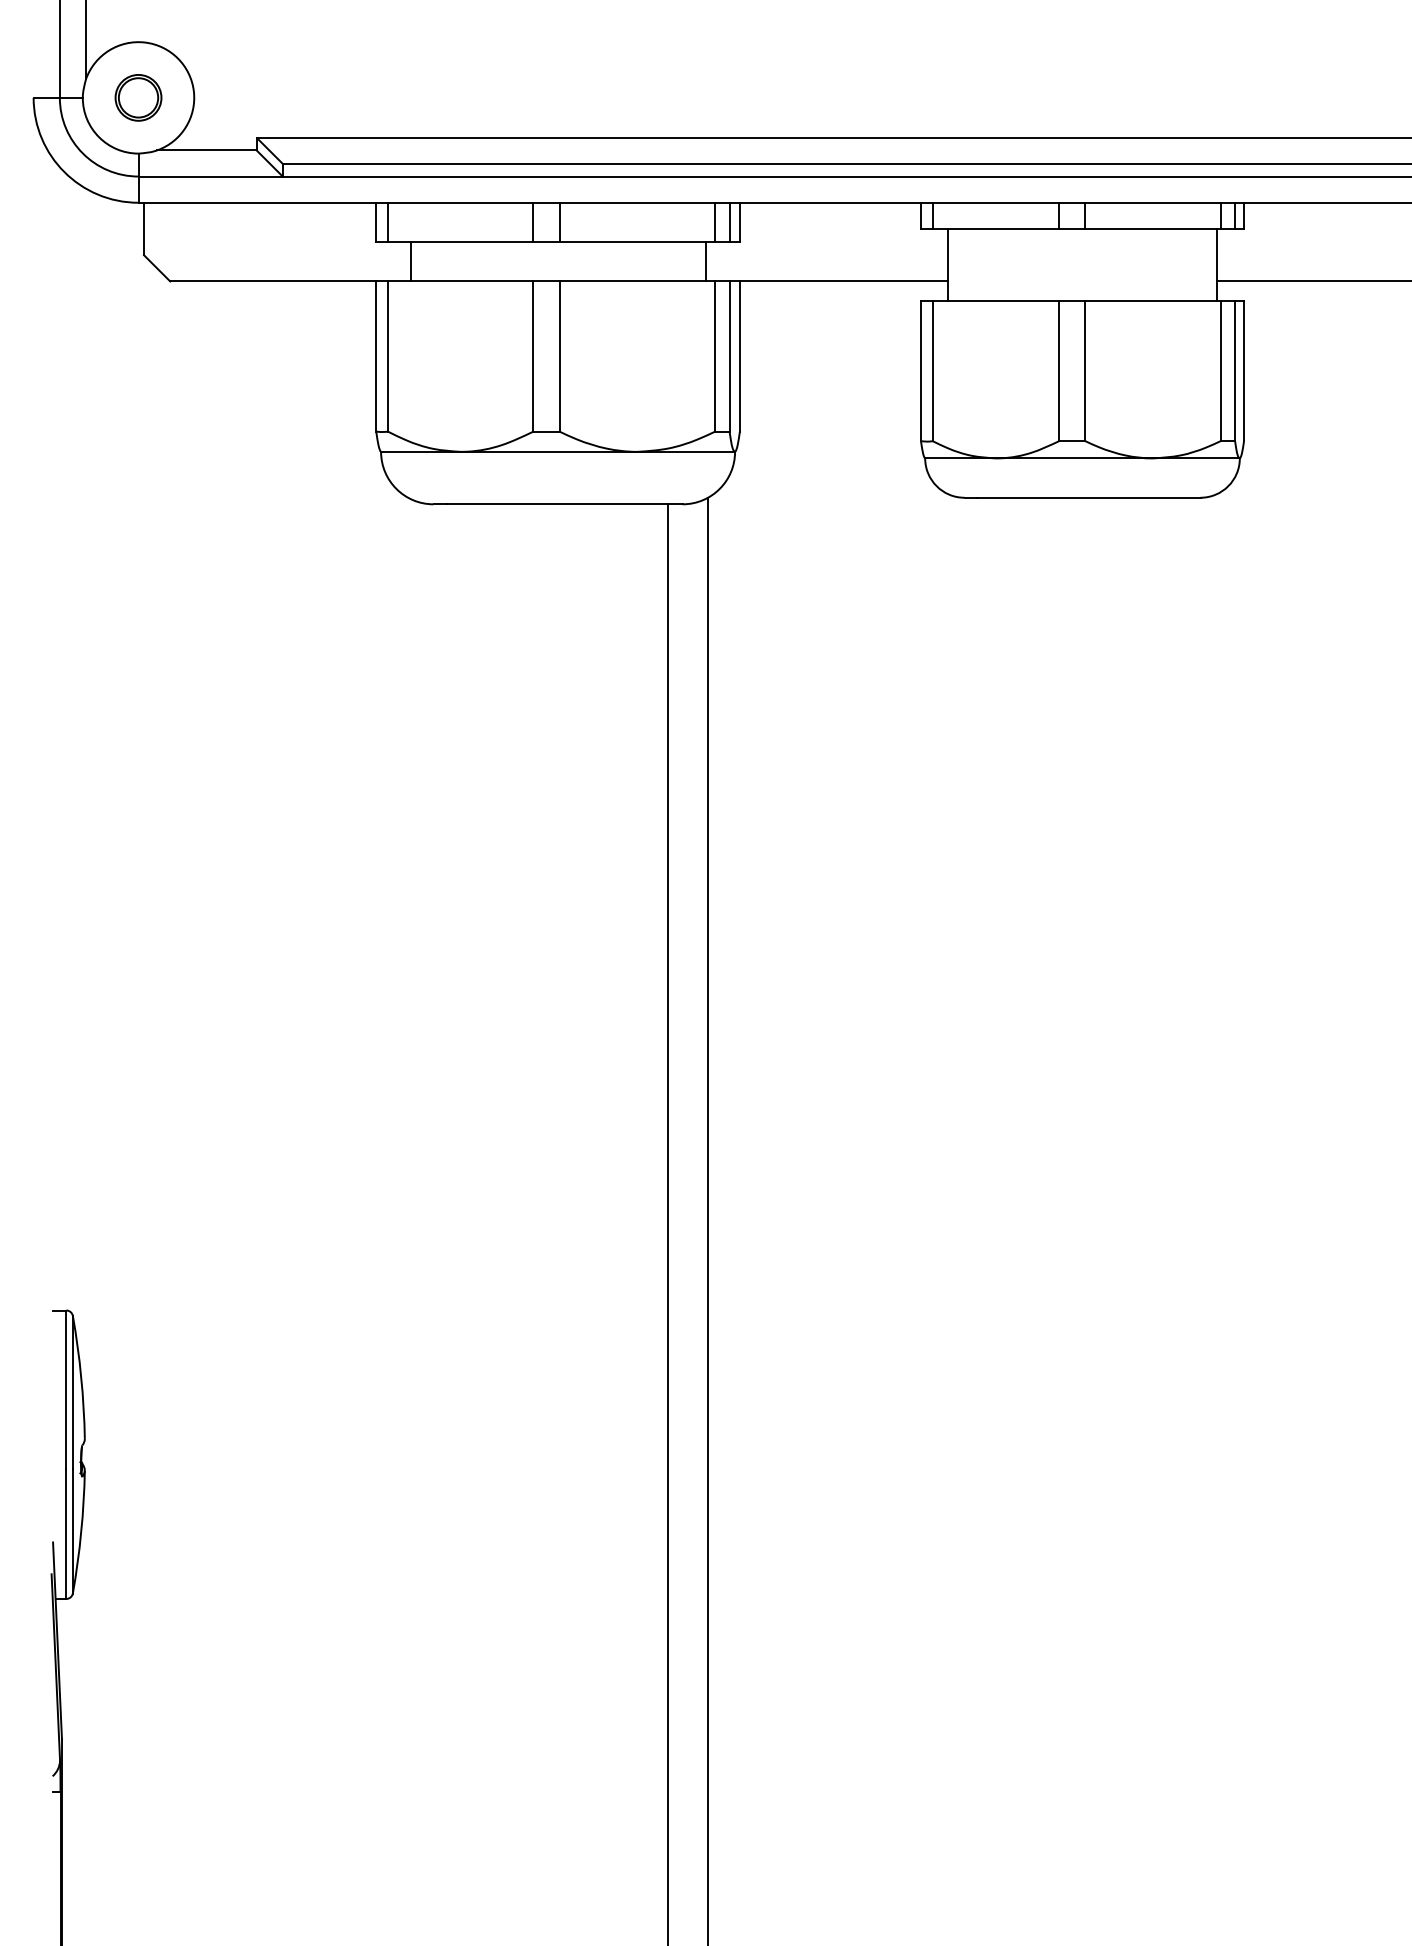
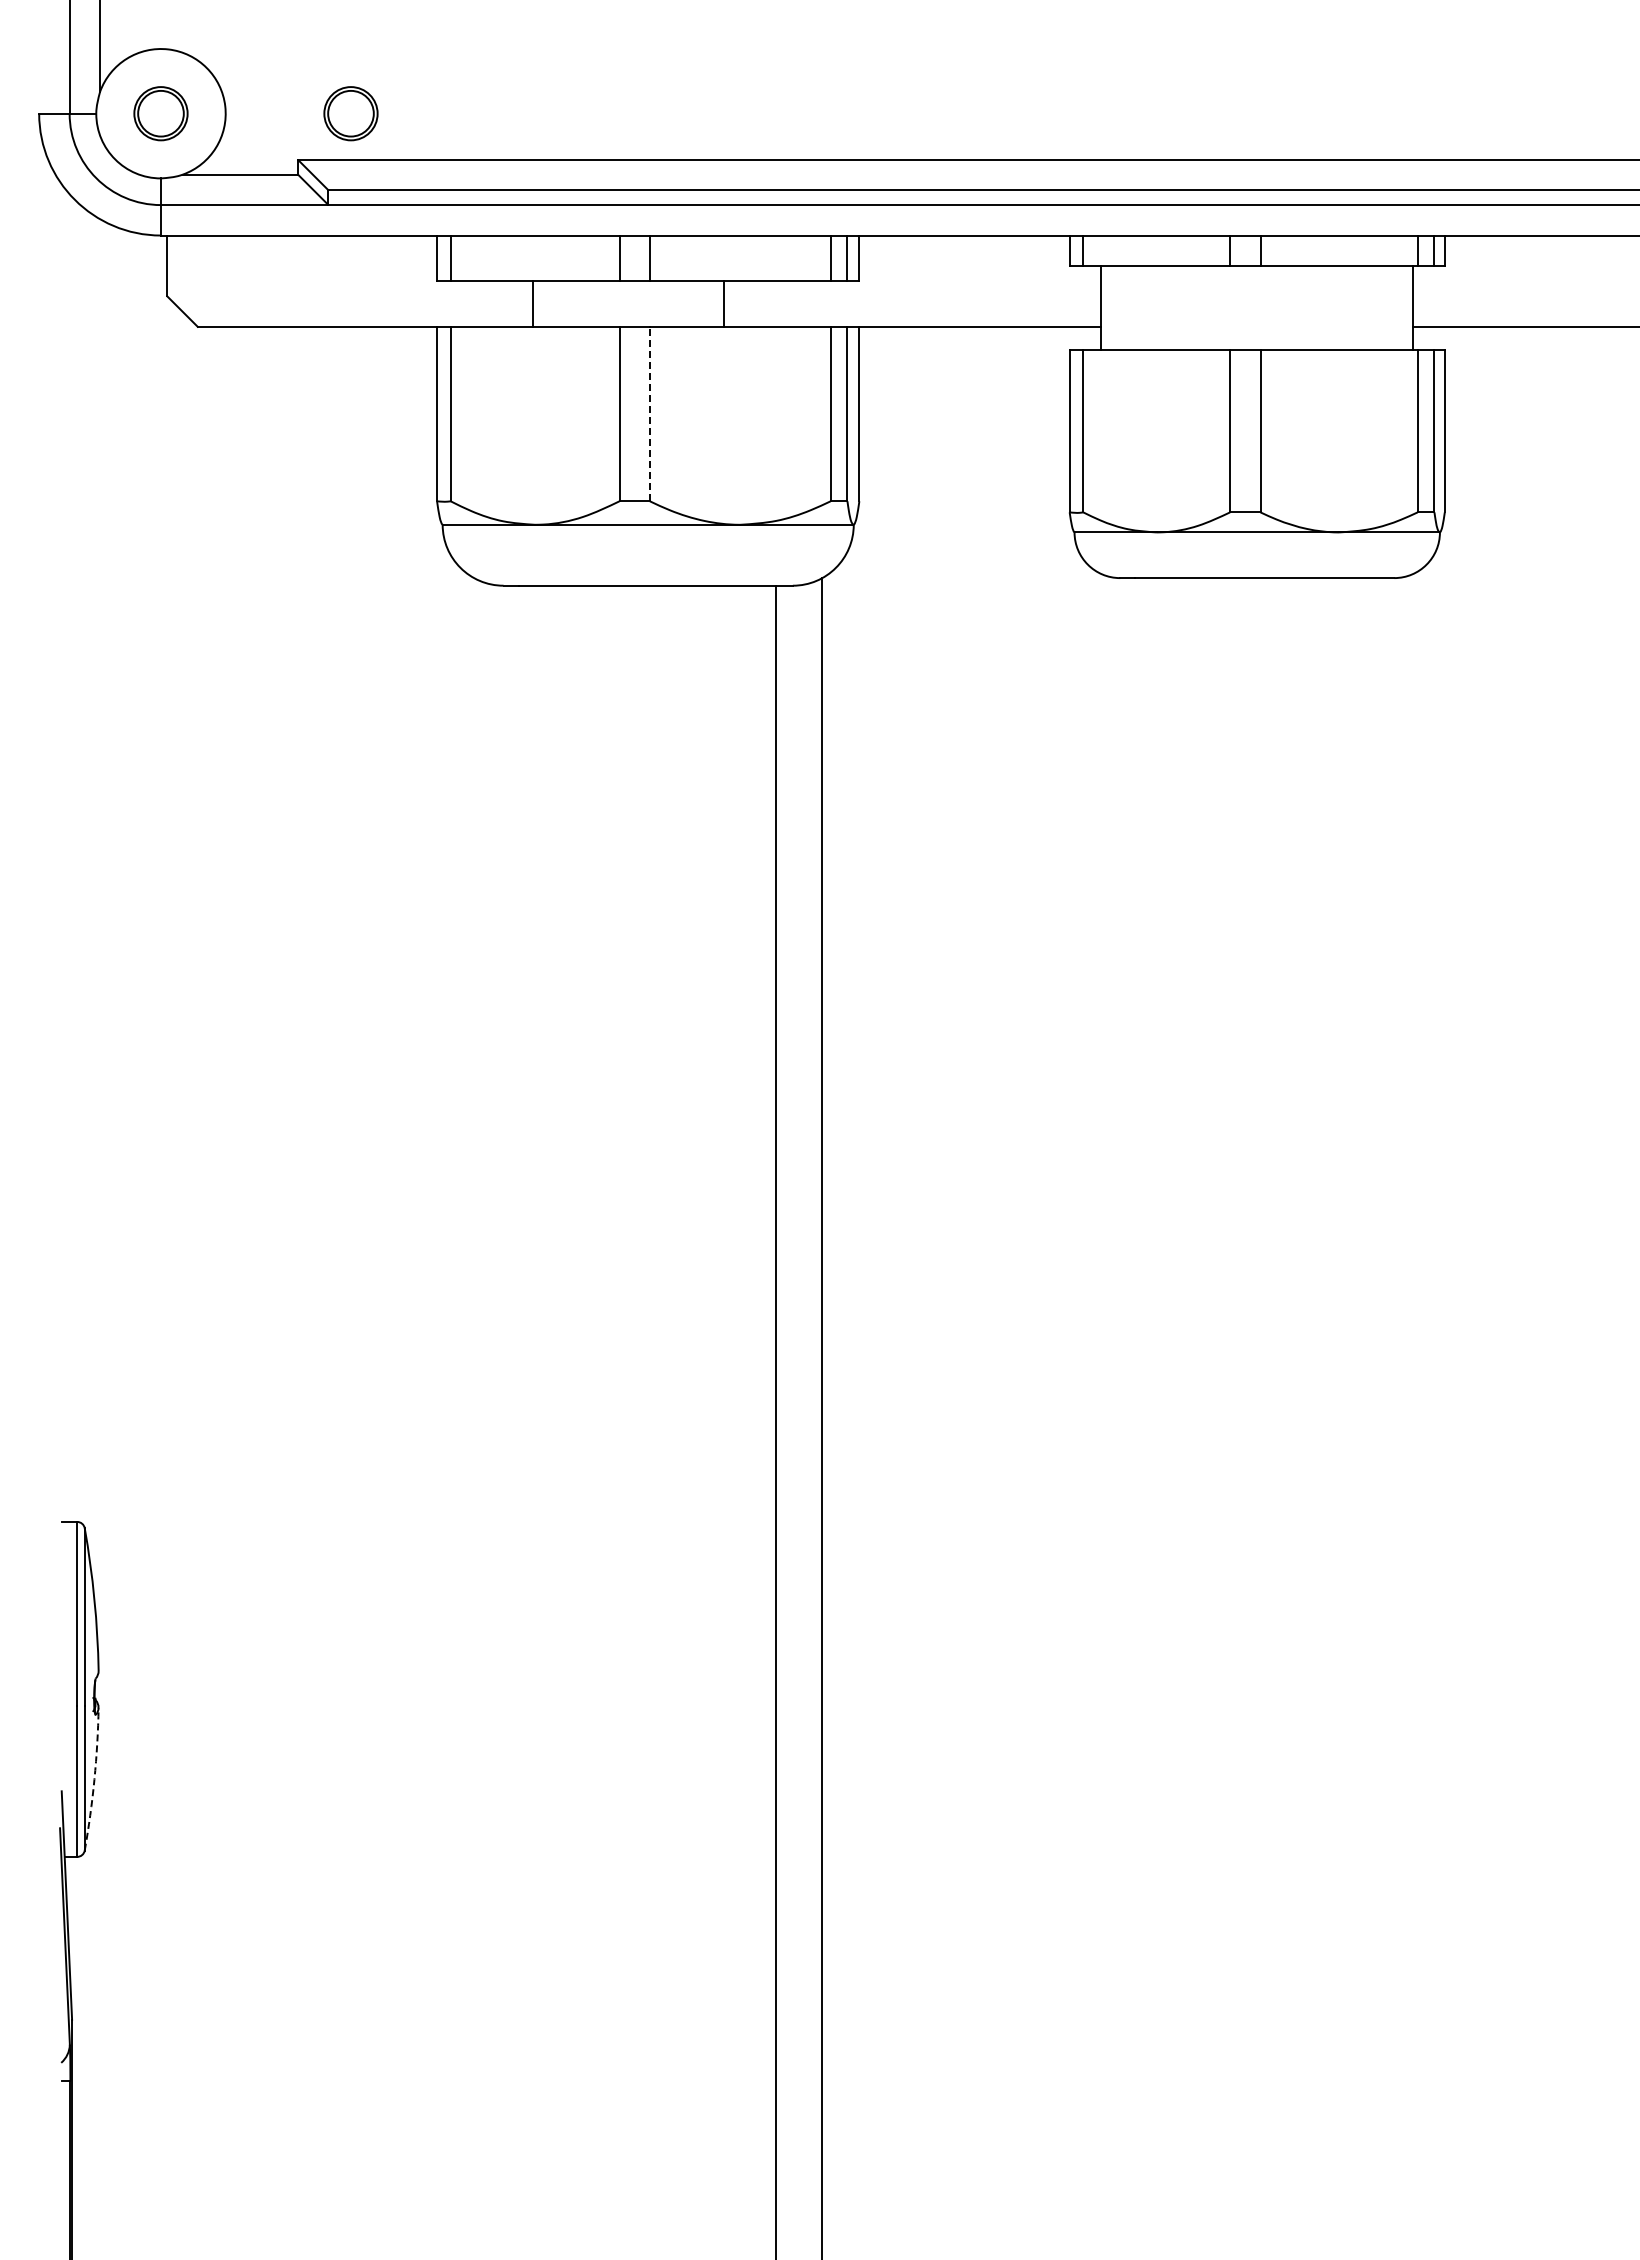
part: (301, 97) -> (350, 113), added
line: (410, 261) -> (532, 303), moved
line: (705, 261) -> (723, 303), moved
line: (559, 356) -> (649, 413), solid -> dashed
arc: (81, 1532) -> (94, 1779), solid -> dashed

